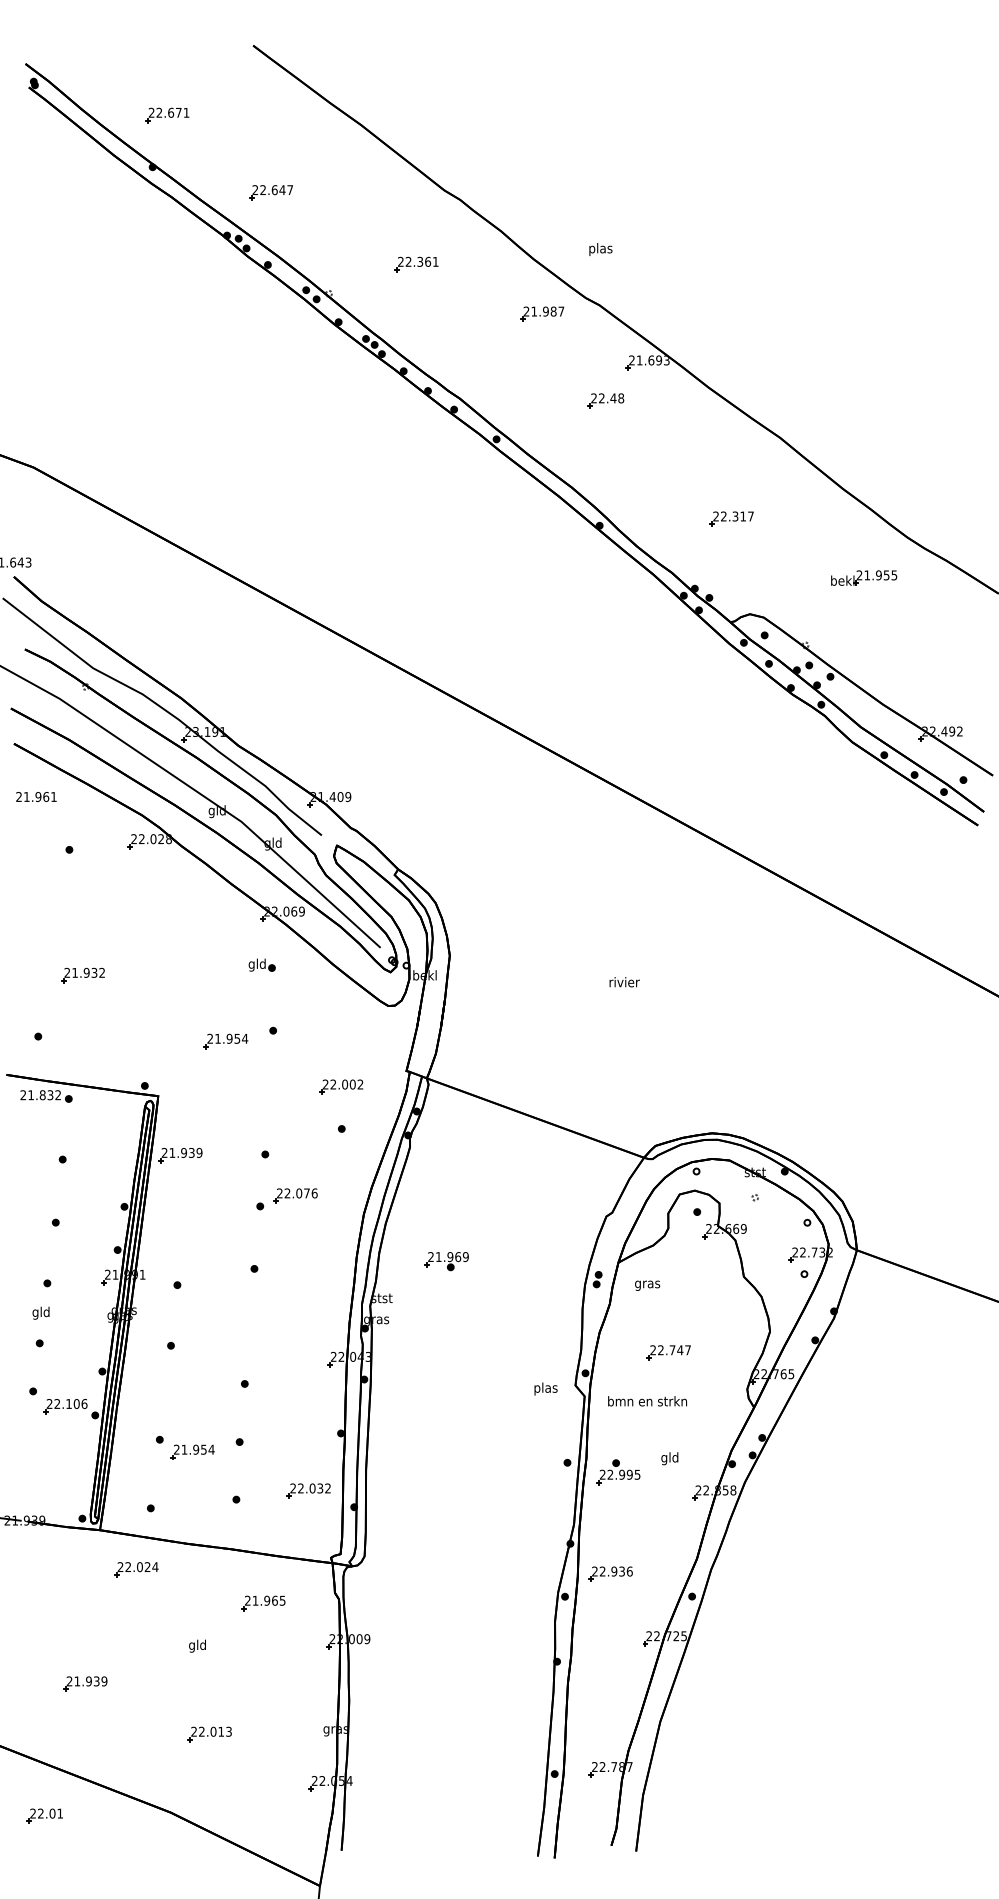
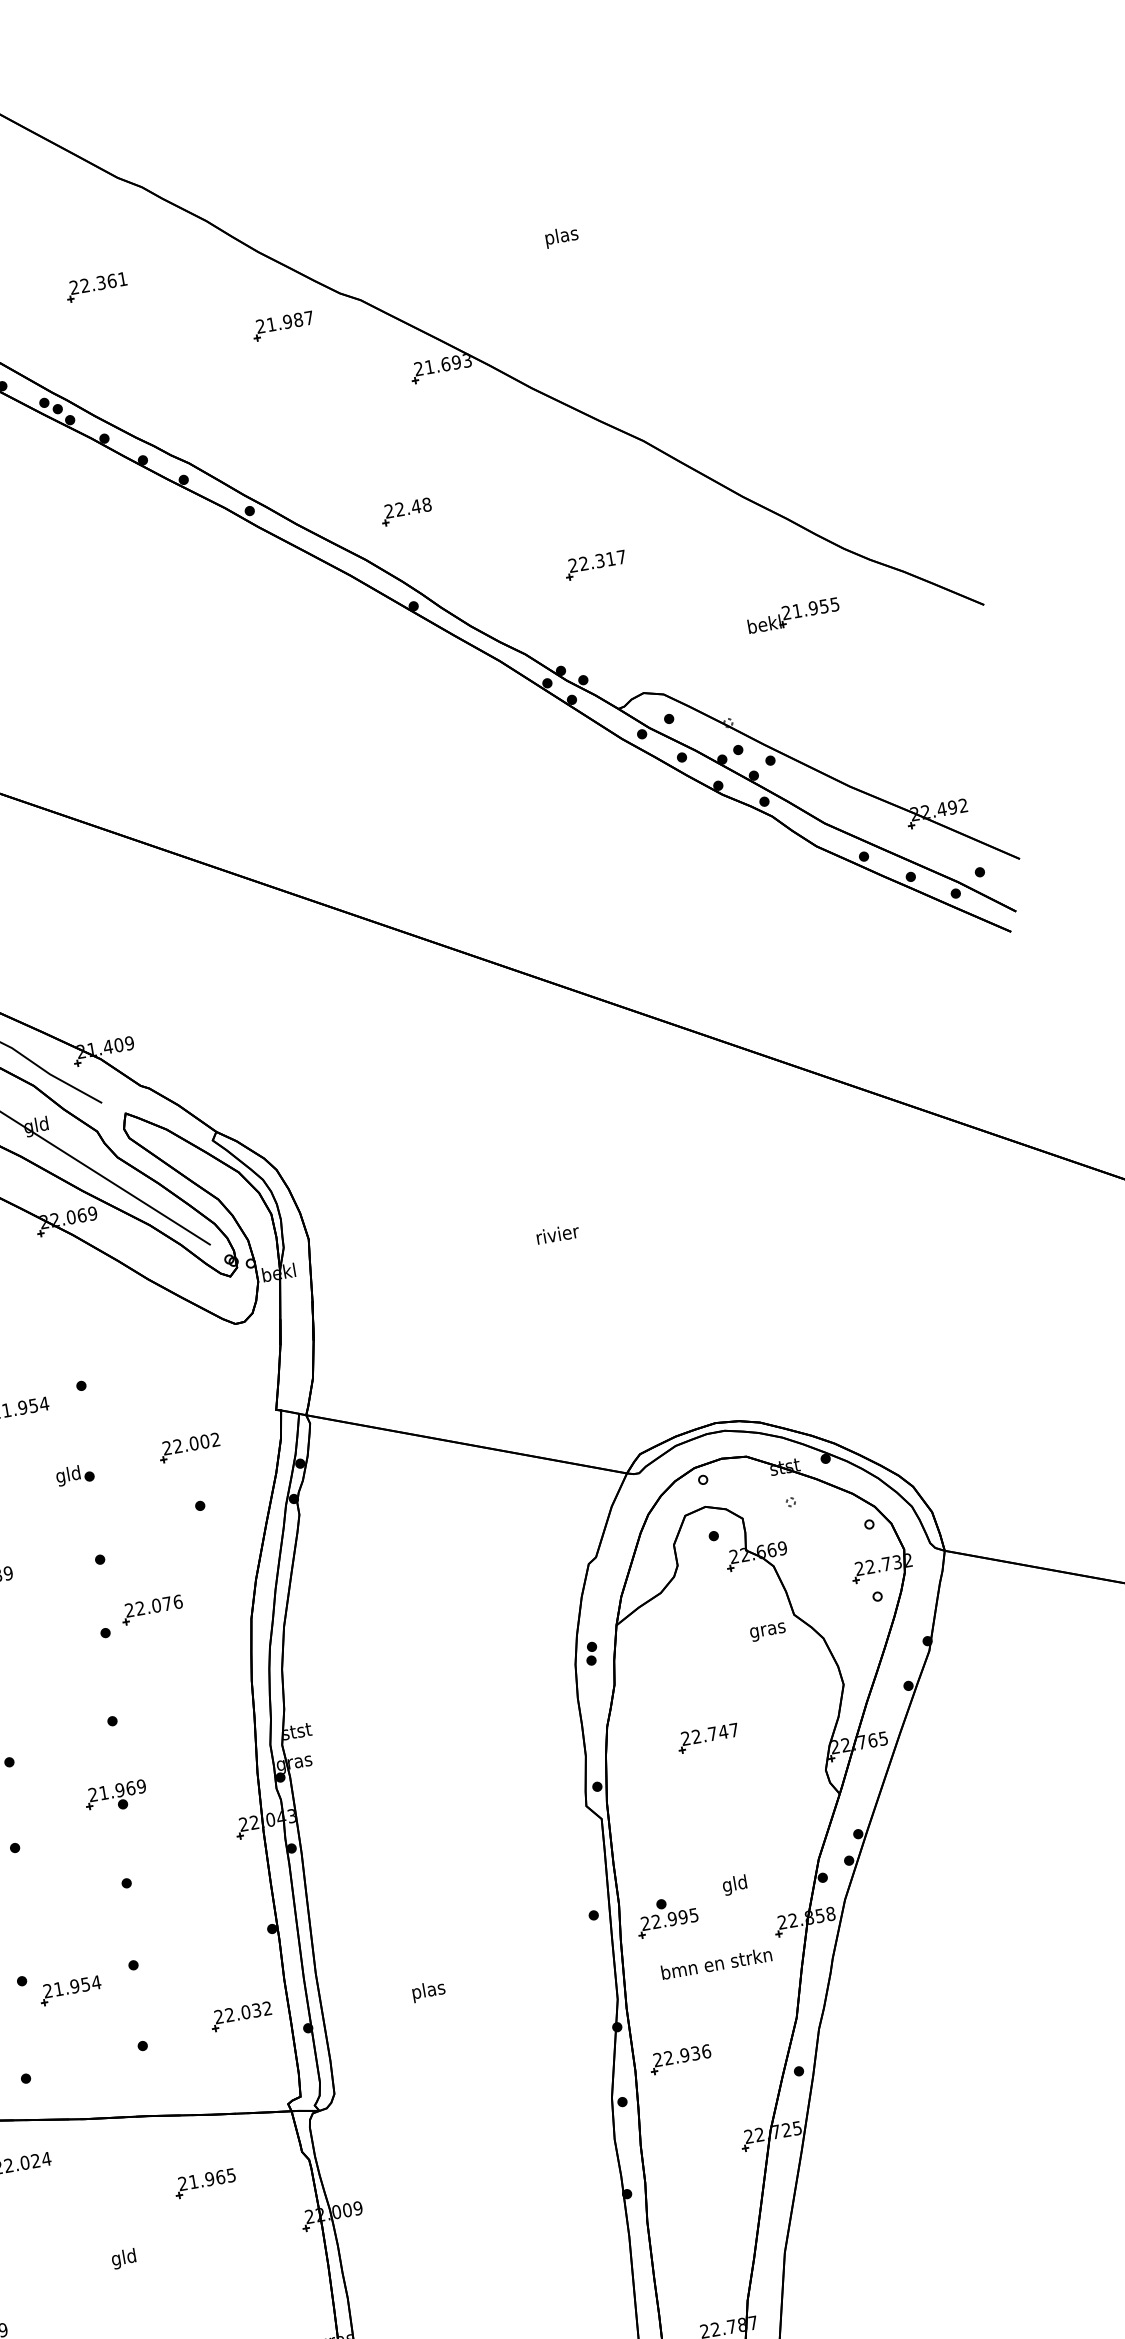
text: (600, 249) -> (561, 237), moved
part: (605, 400) -> (405, 511), moved
part: (261, 964) -> (74, 1474), moved
part: (446, 1261) -> (115, 1797), moved
text: (647, 1285) -> (767, 1631), moved
text: (545, 1388) -> (428, 1990), moved
text: (647, 1401) -> (716, 1963), moved

